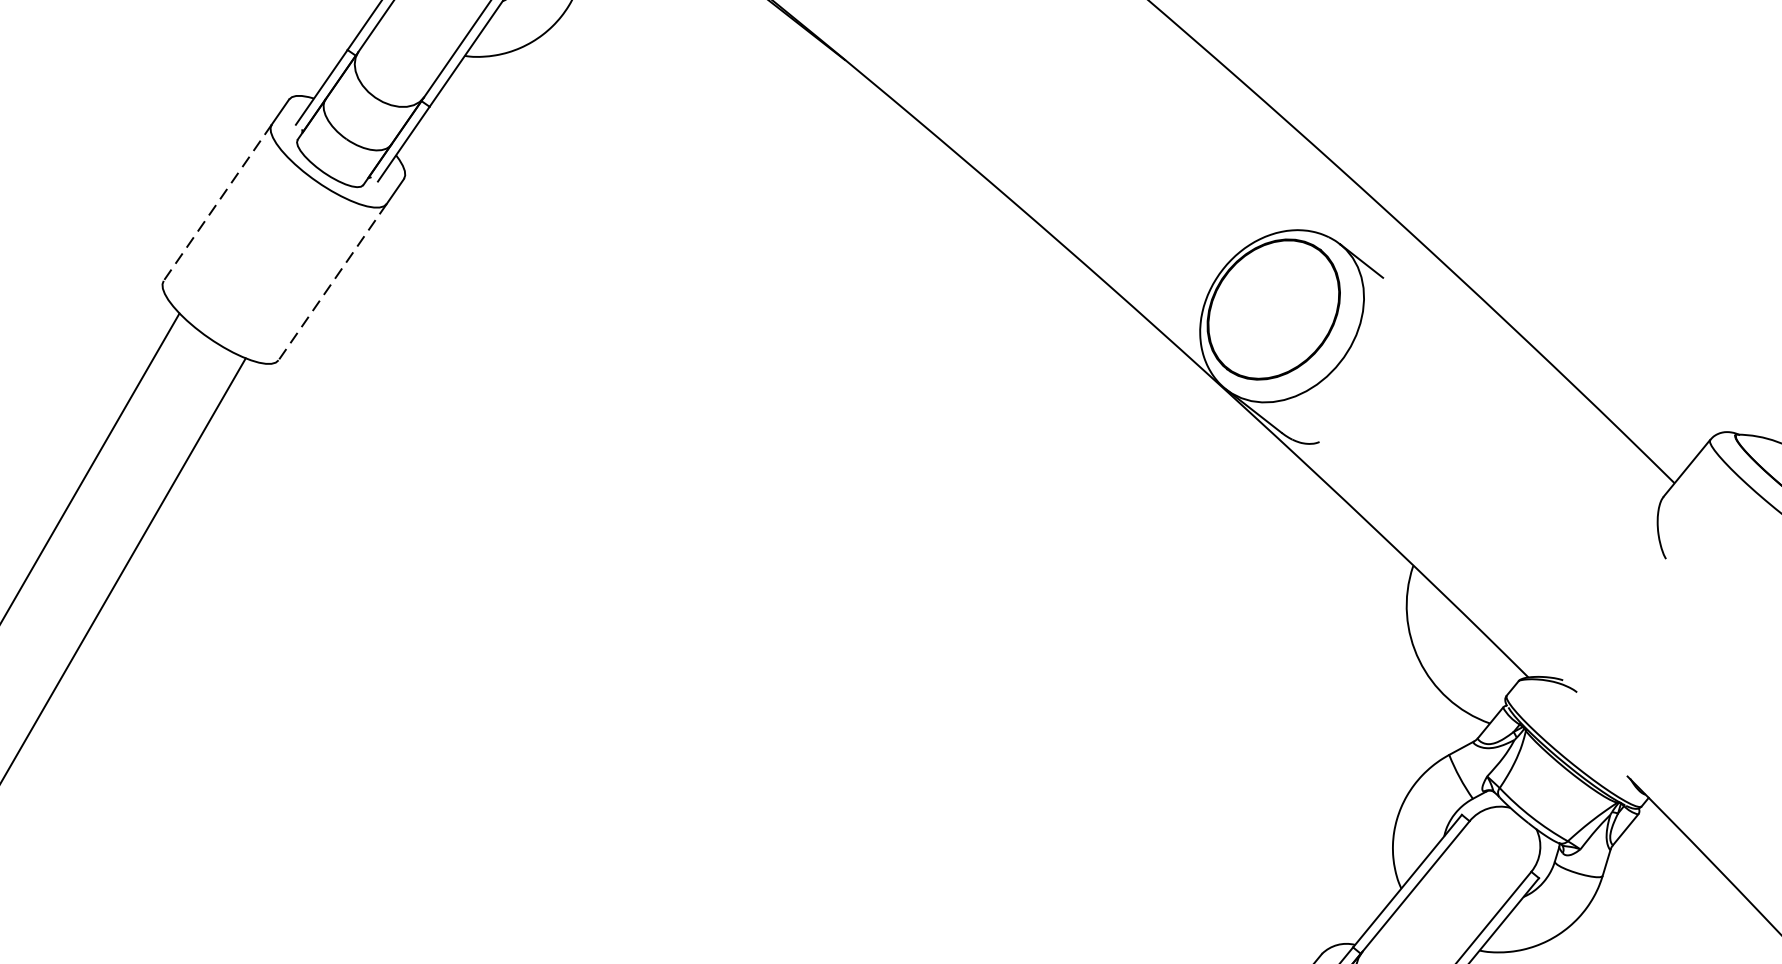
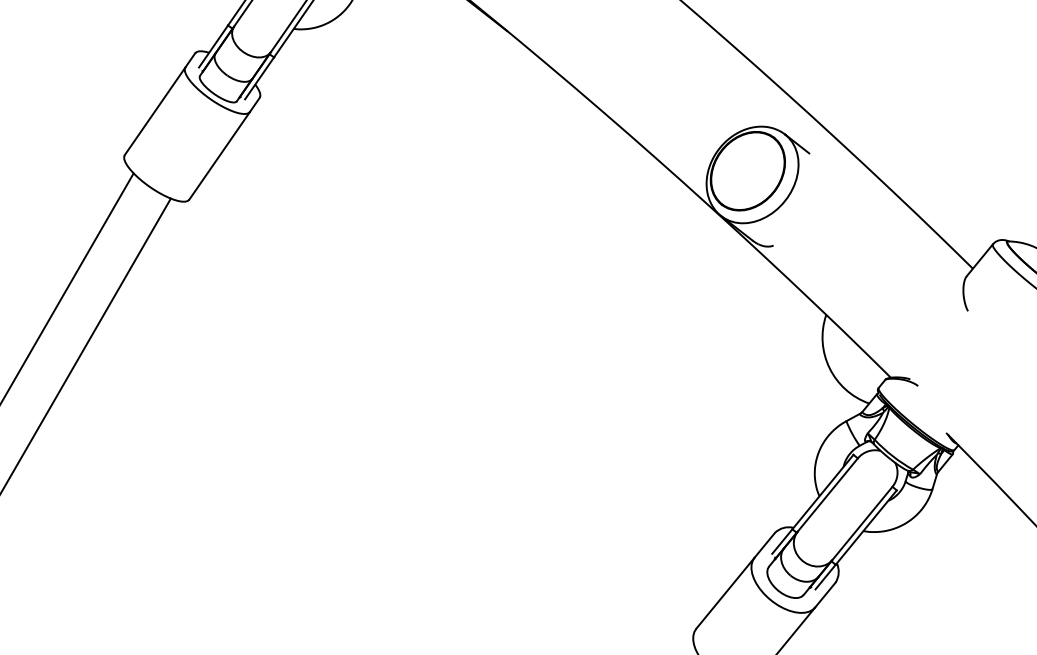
line: (216, 203) -> (154, 111), dashed -> solid
line: (332, 283) -> (219, 156), dashed -> solid

